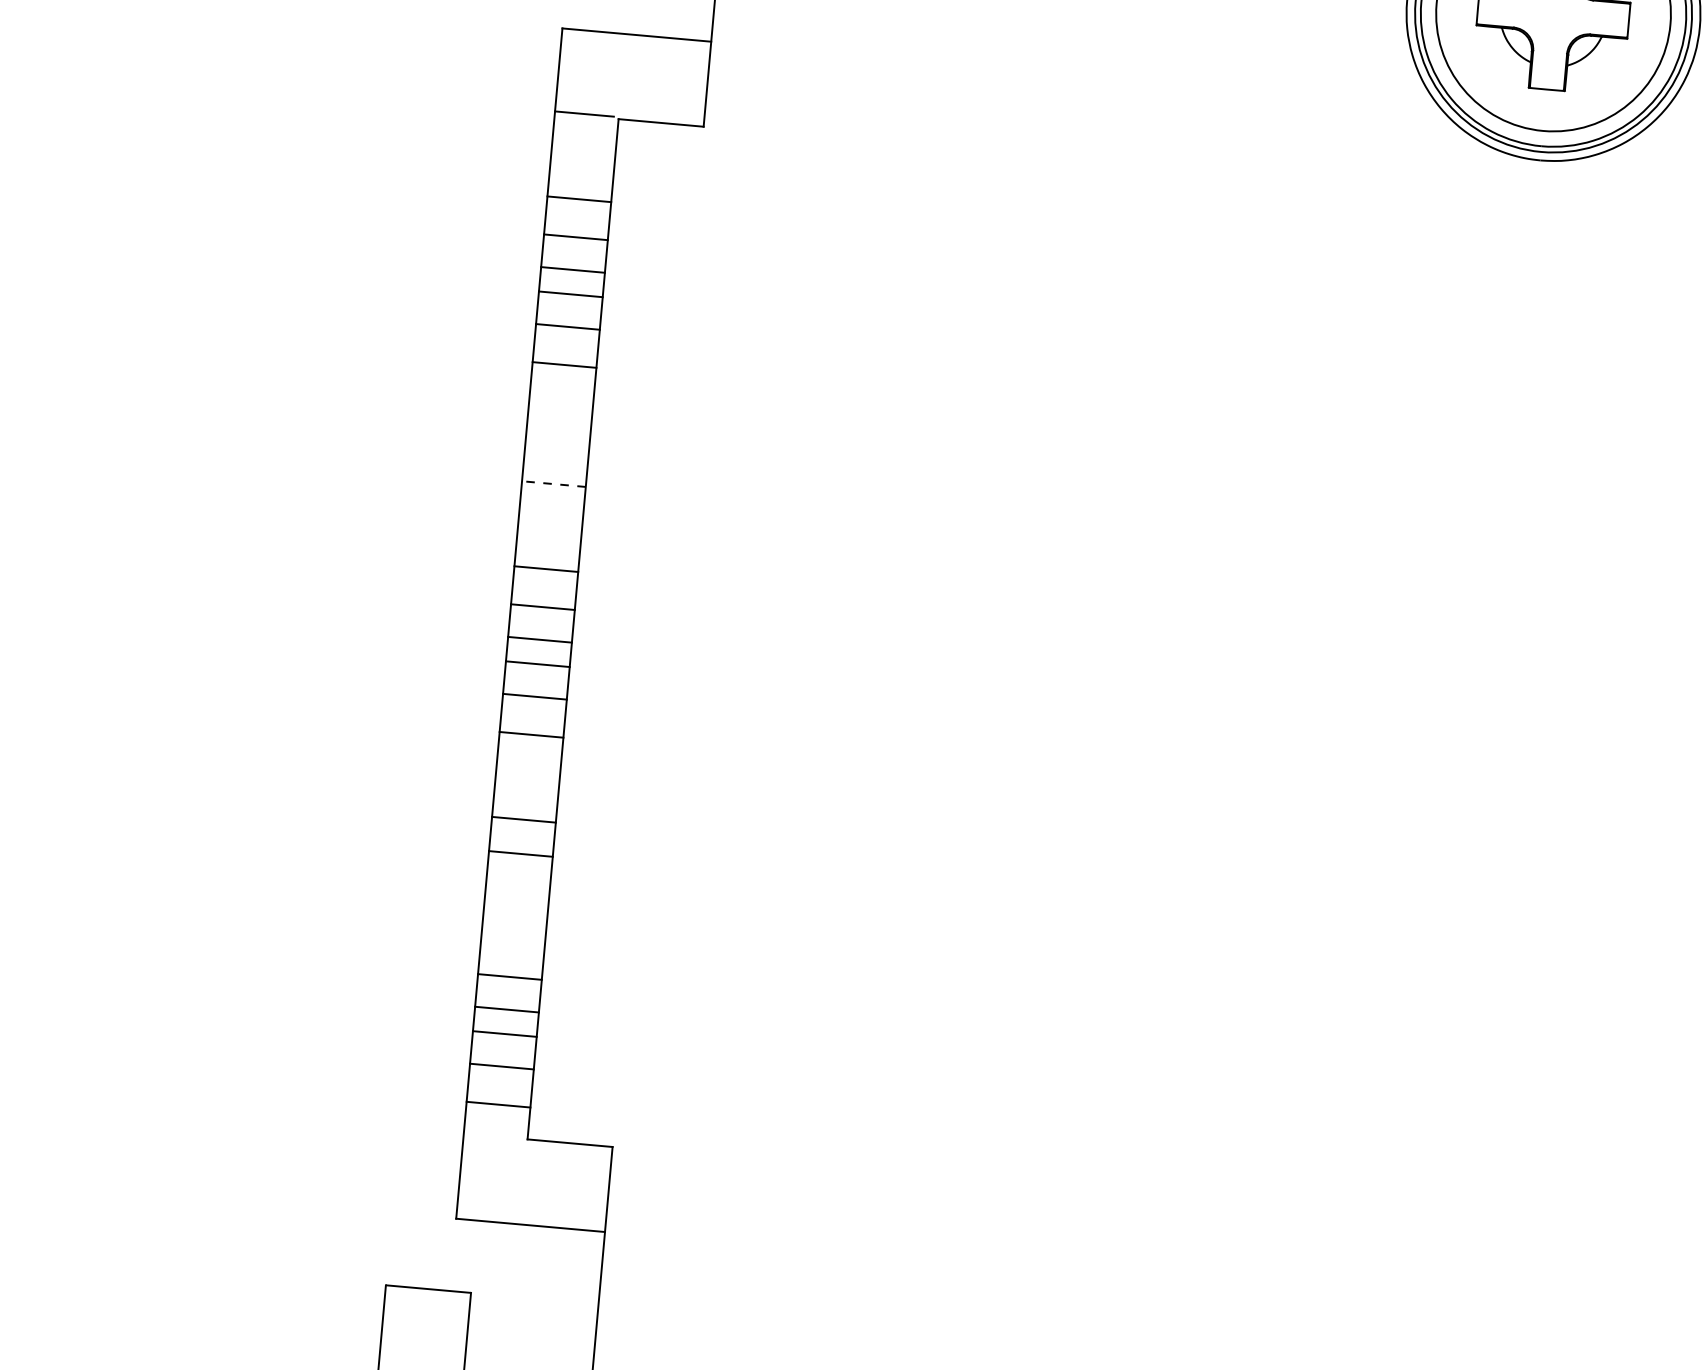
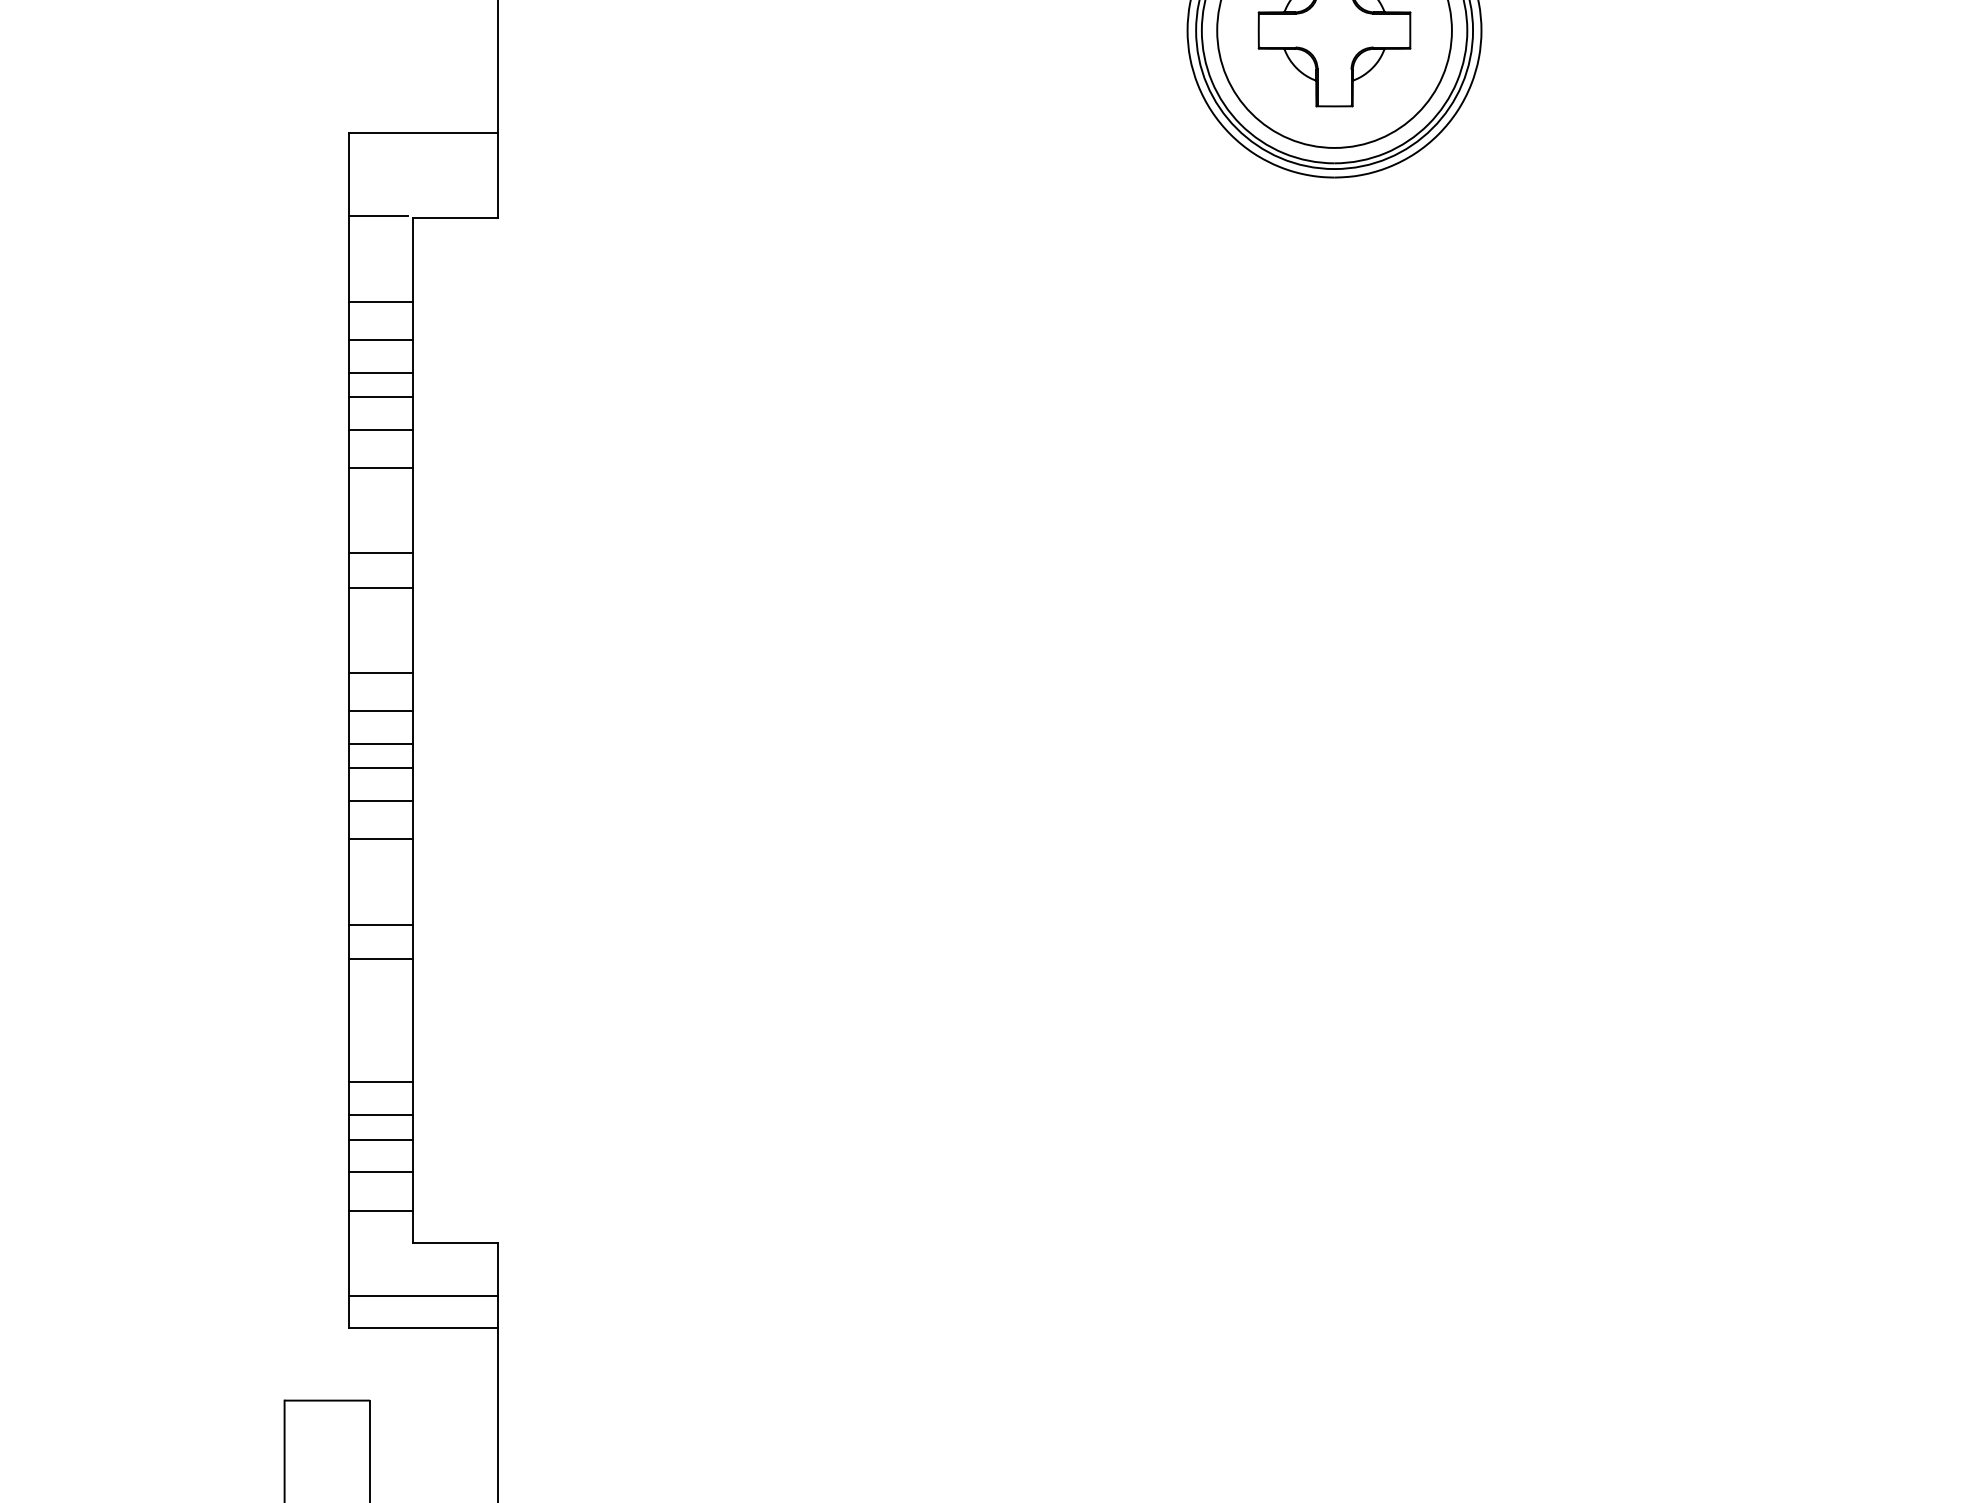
line: (556, 450) -> (380, 553), added
line: (553, 483) -> (380, 587), dashed -> solid
line: (533, 1192) -> (423, 1295), added

